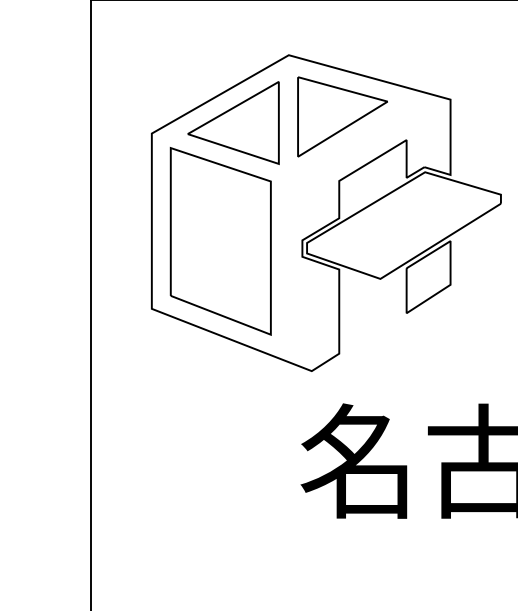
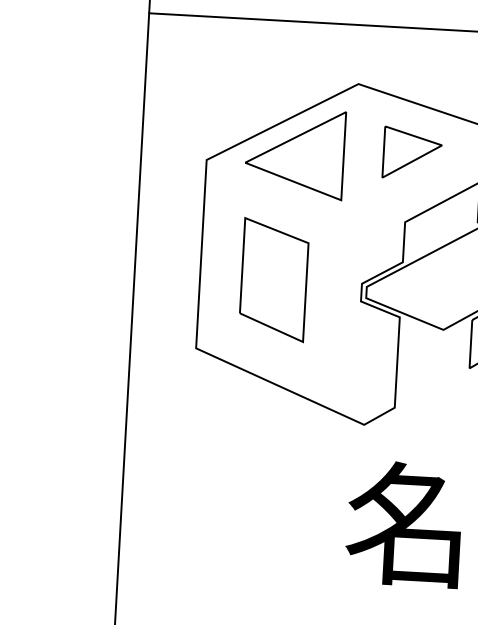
part: (342, 116) -> (412, 153), size x0.6
part: (220, 241) -> (273, 280), size x0.6

